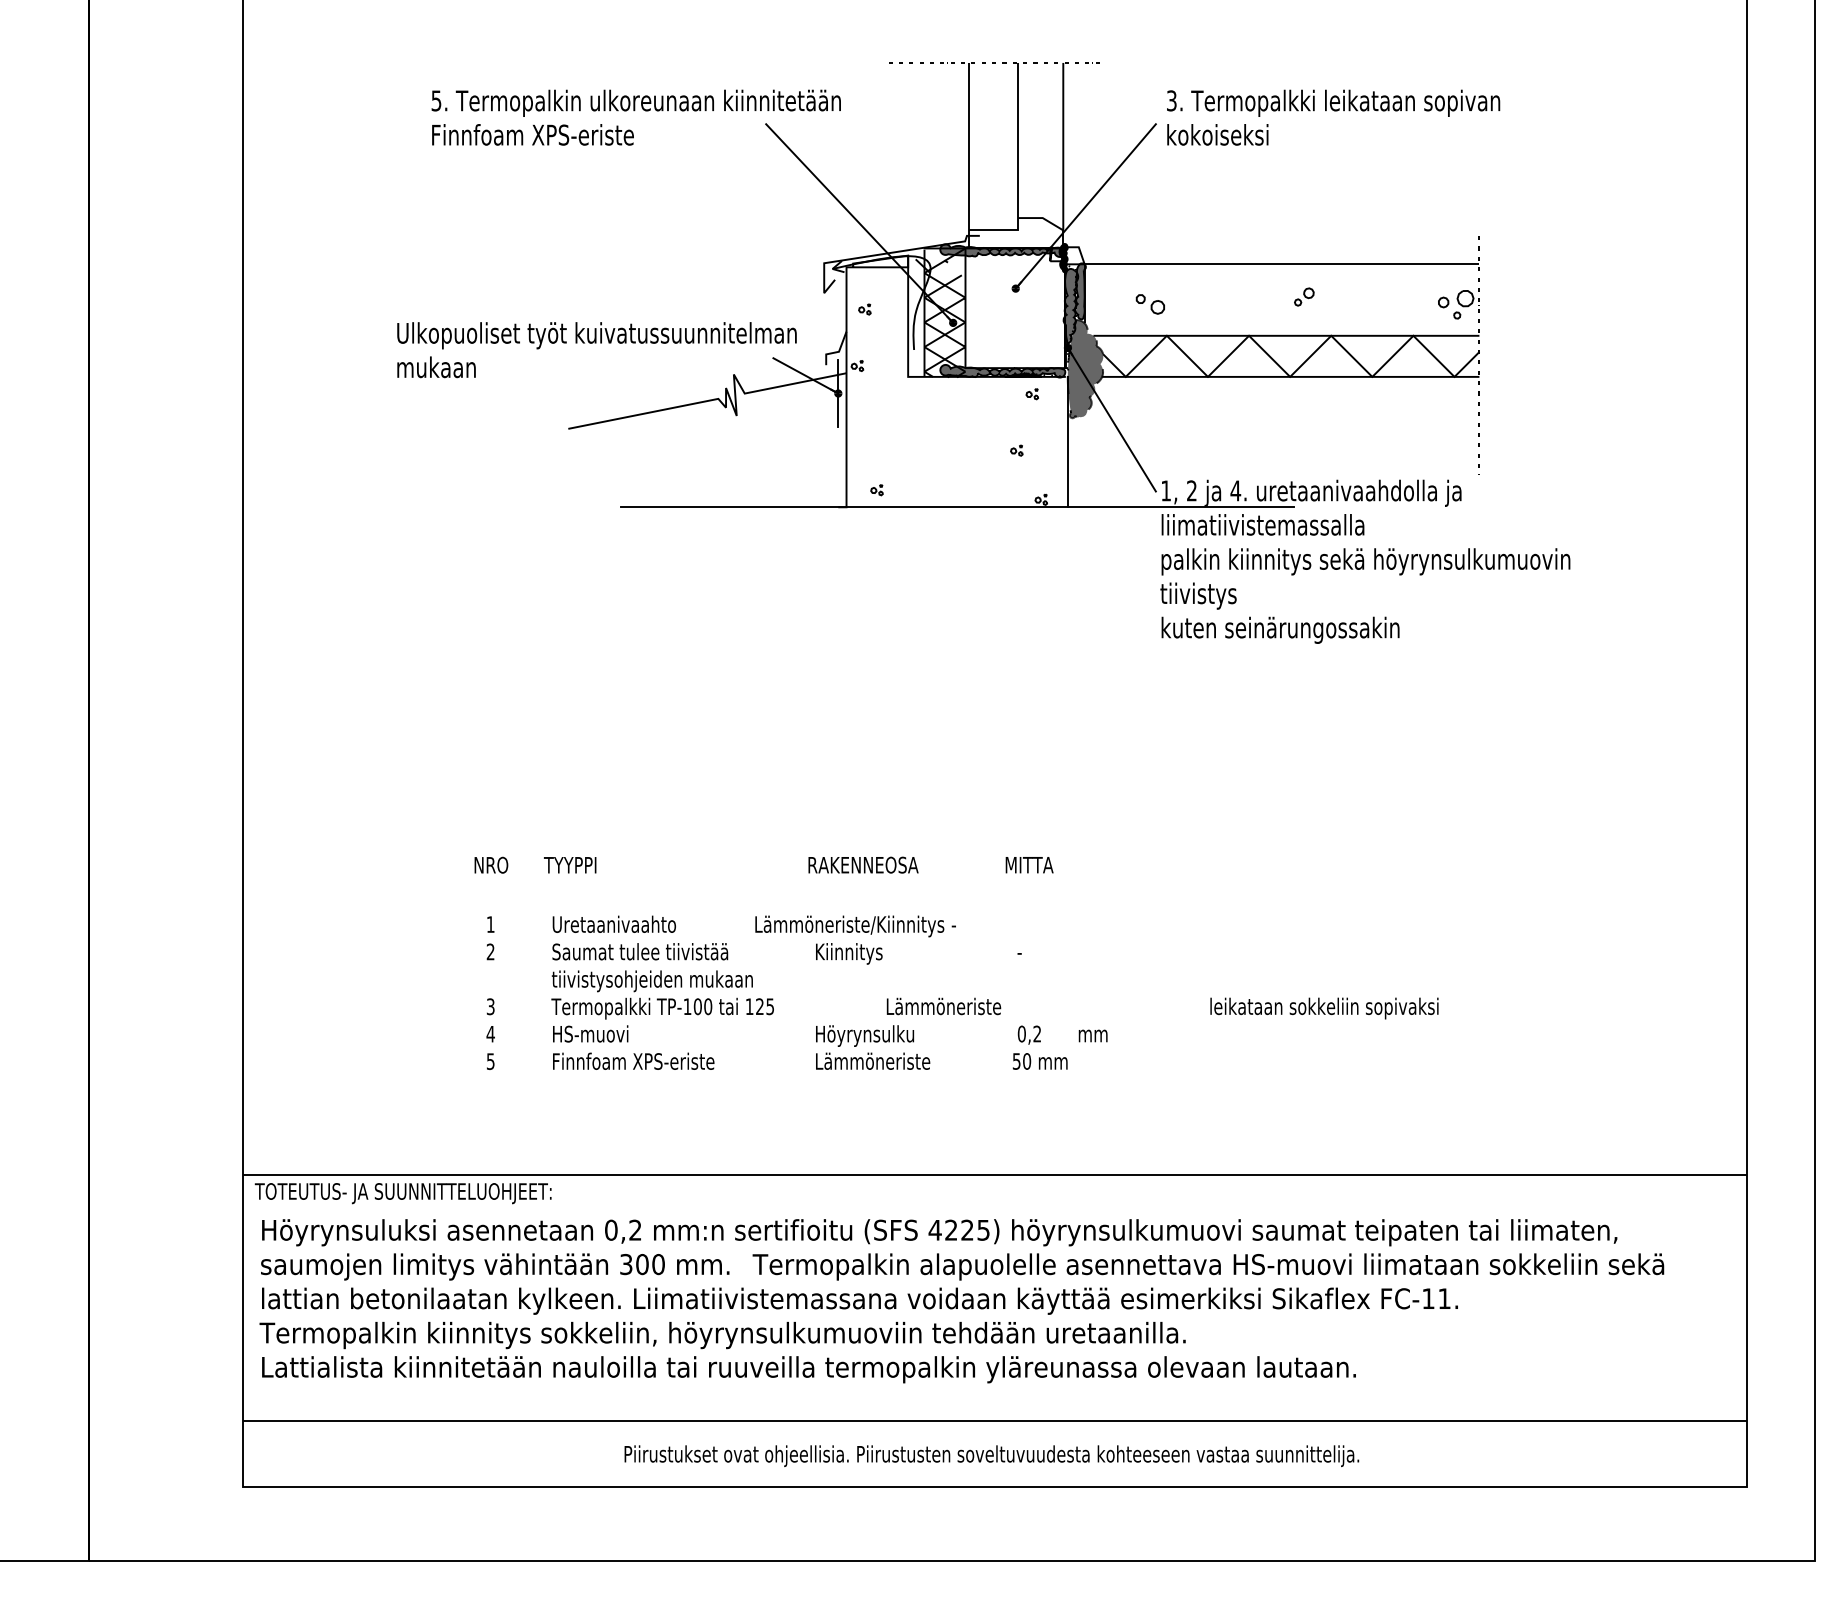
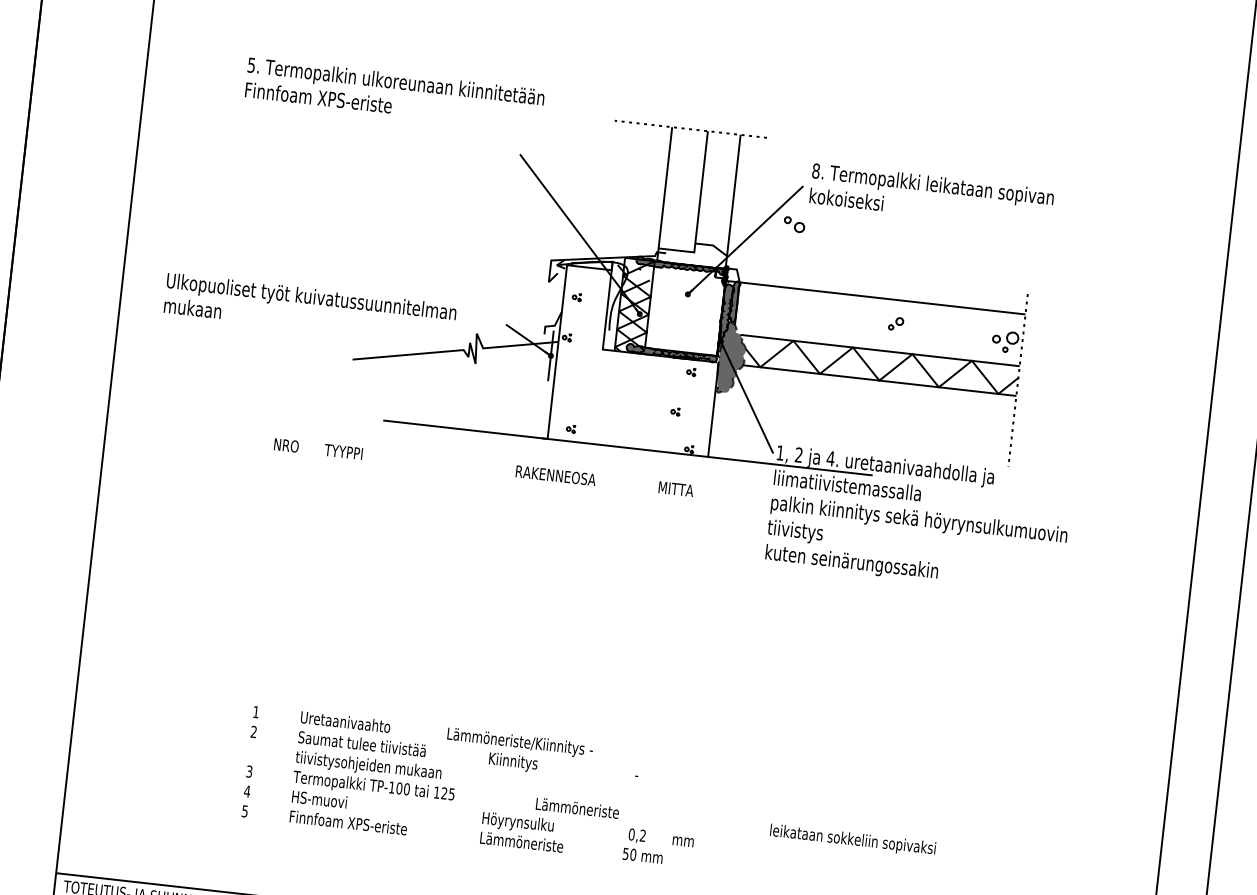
text: (1171, 100) -> (815, 170), 3. -> 8.
text: (635, 117) -> (394, 93), moved
part: (1149, 304) -> (793, 224), moved
text: (596, 350) -> (309, 309), moved
text: (763, 864) -> (483, 467), moved

